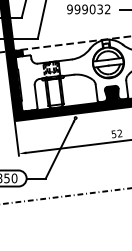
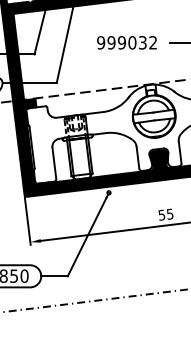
text: (119, 133) -> (169, 213), 52 -> 55

